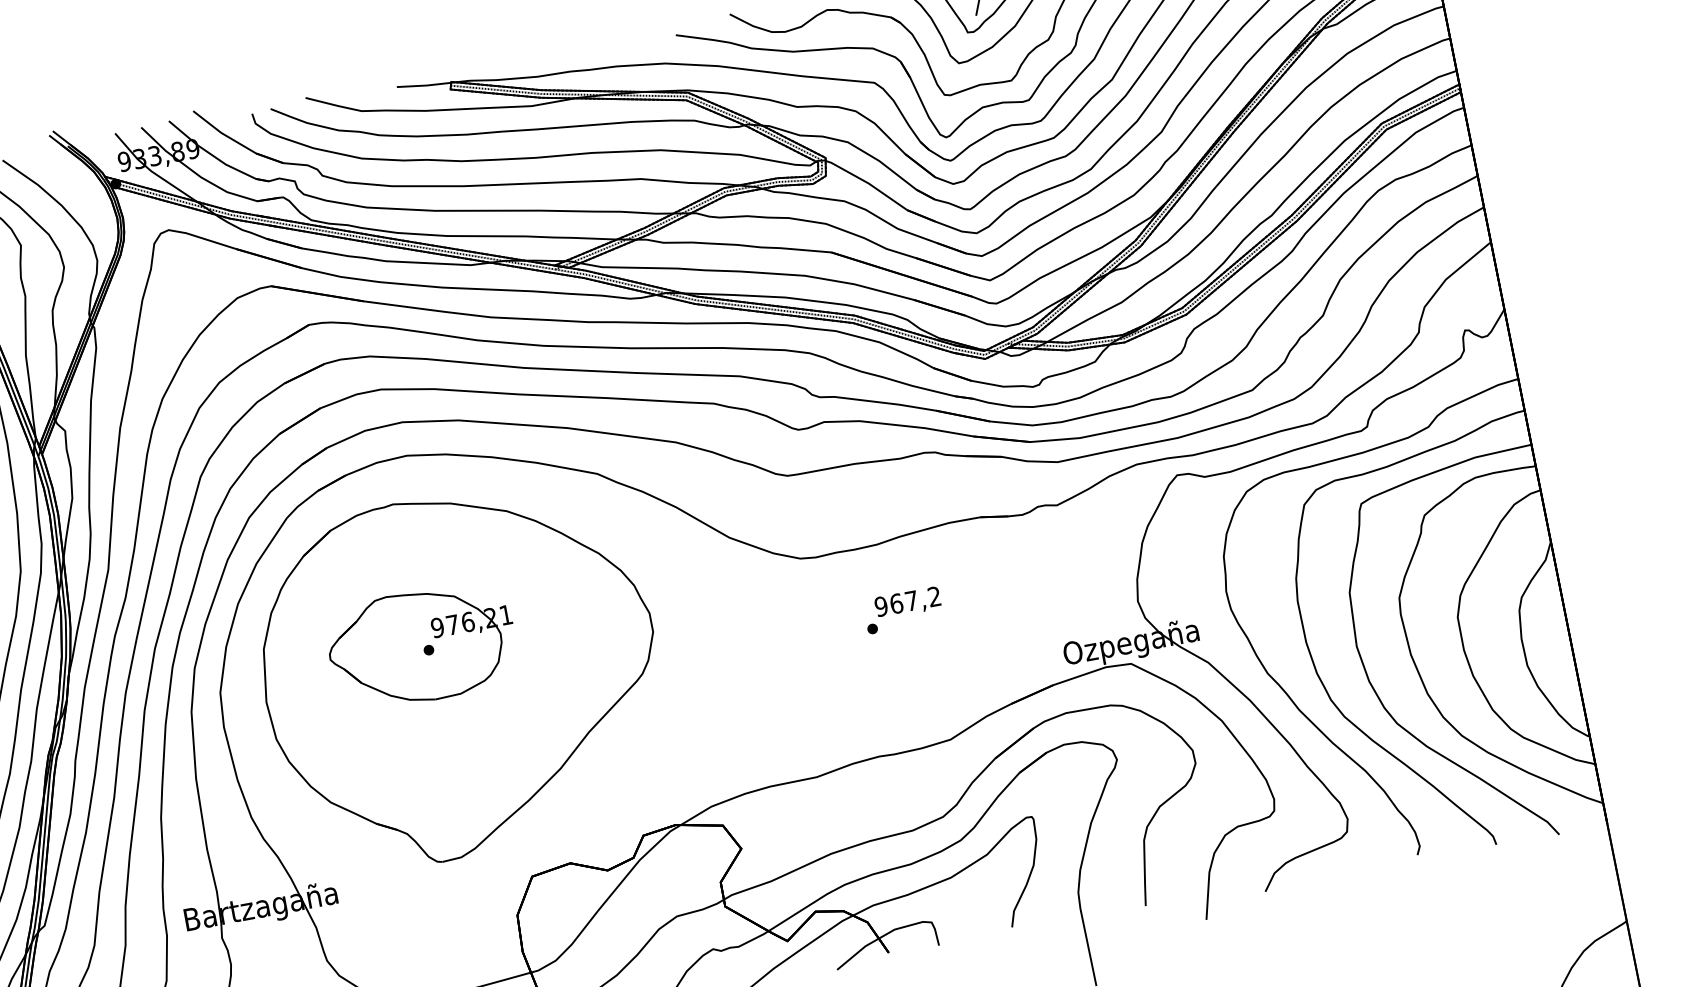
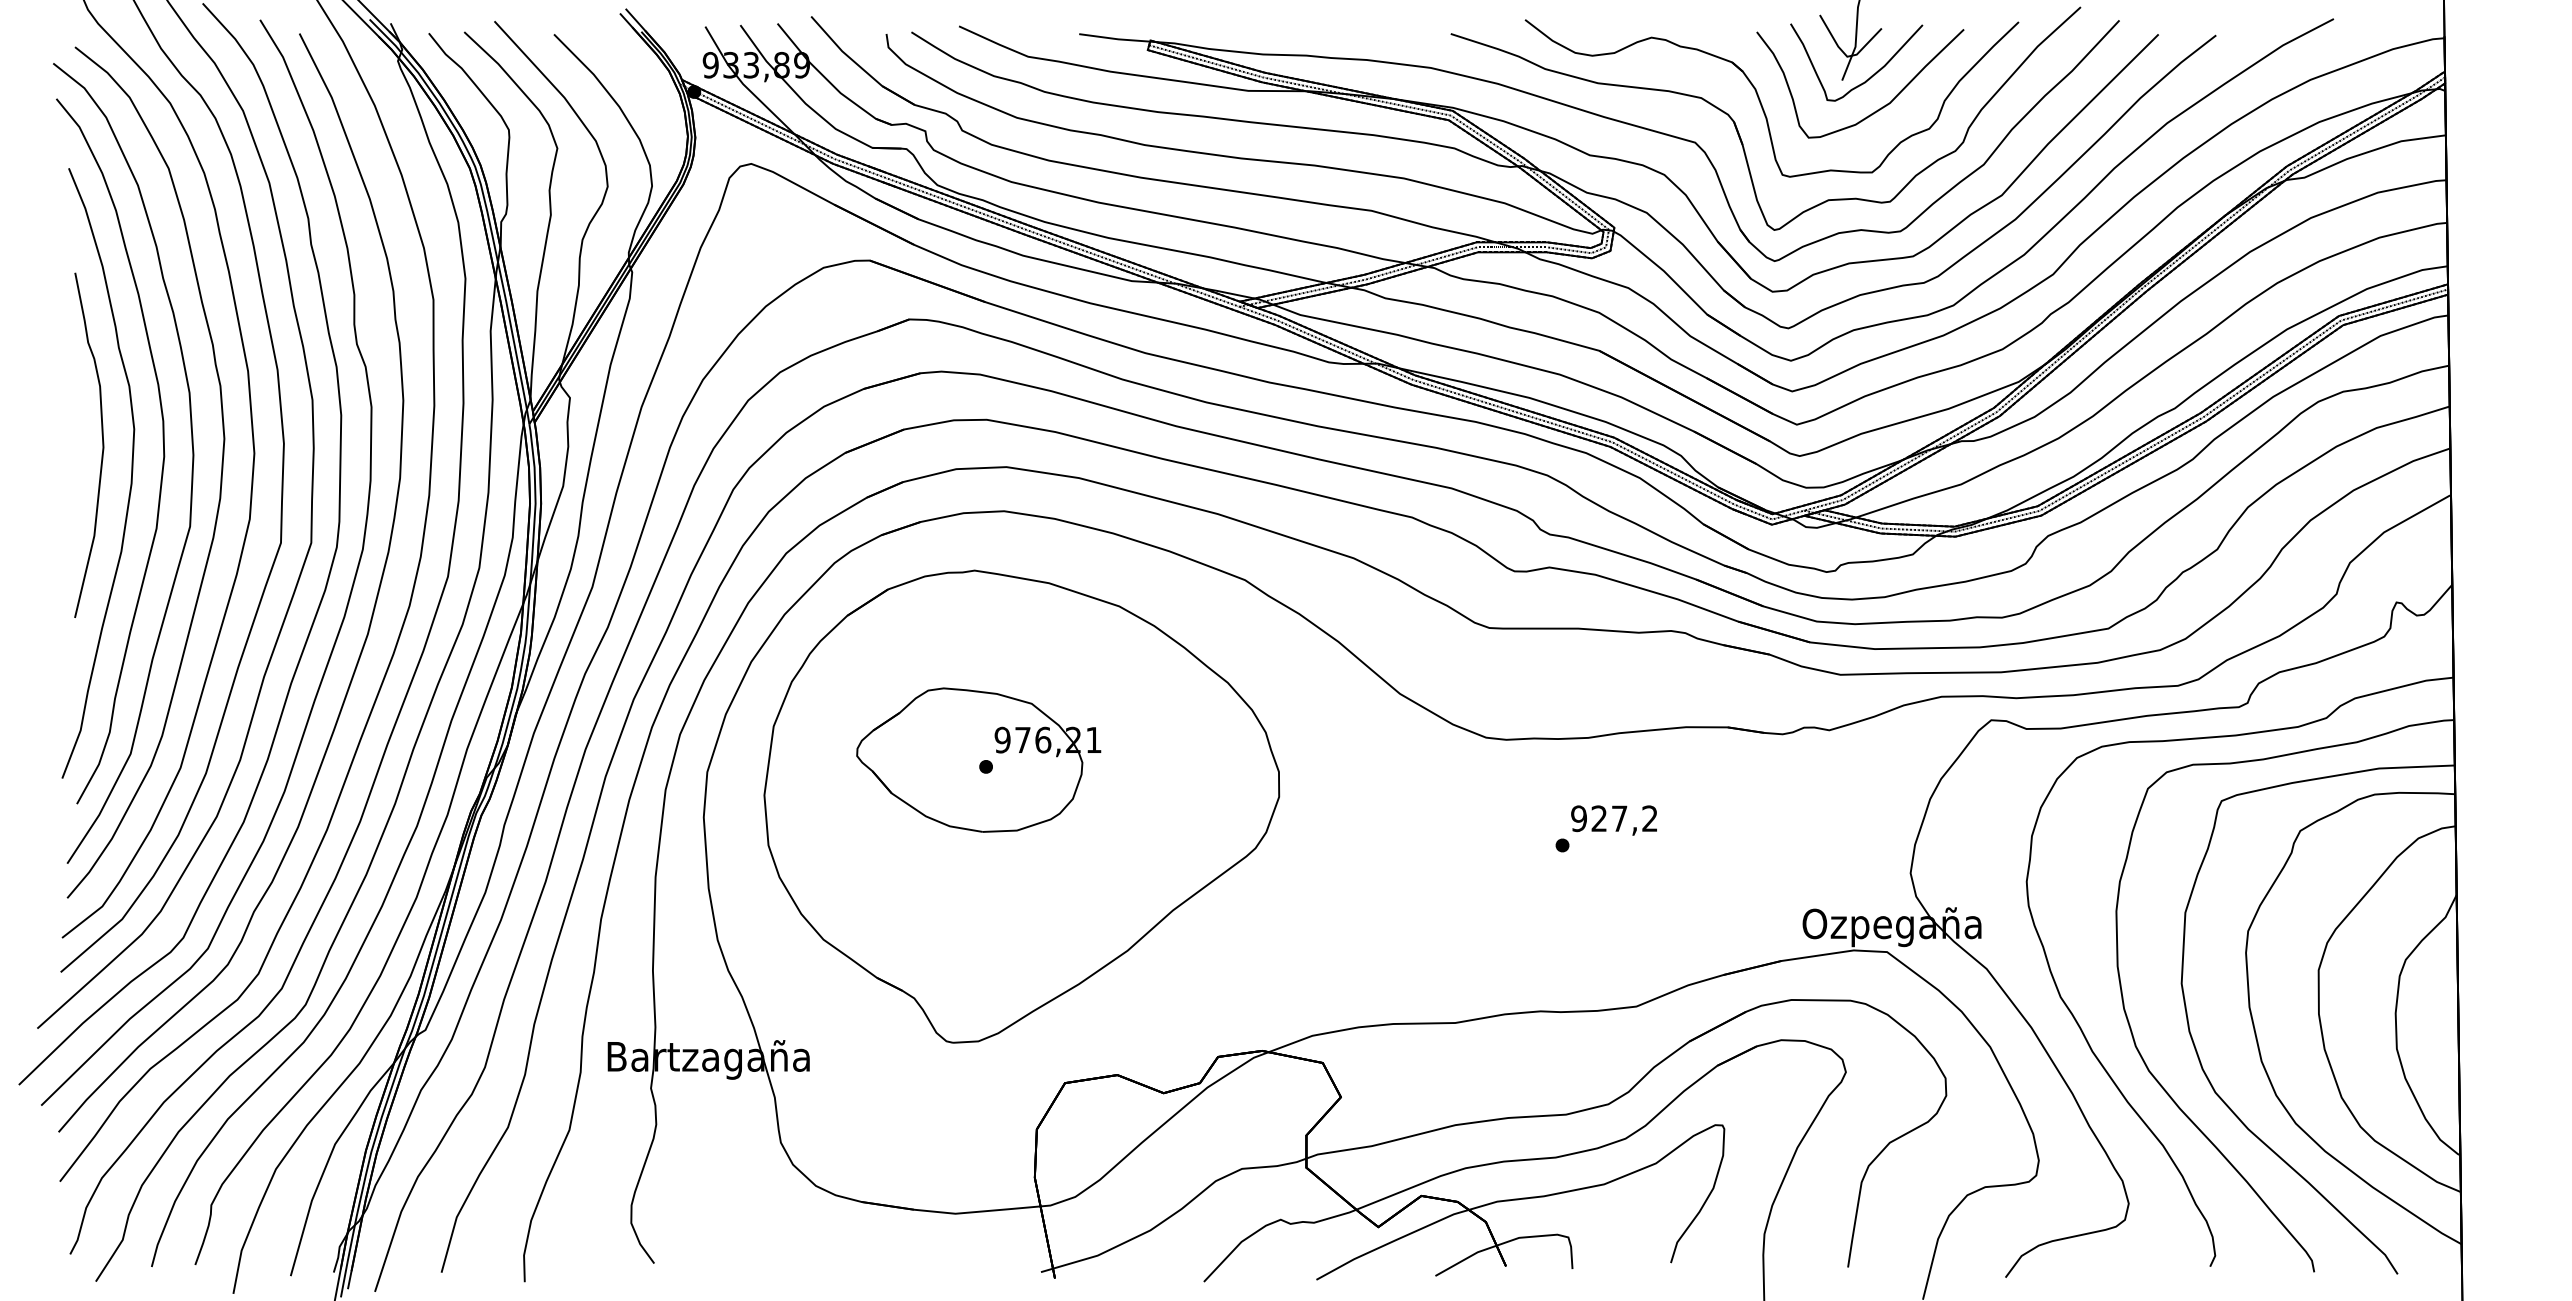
text: (896, 603) -> (1599, 818), 967,2 -> 927,2

